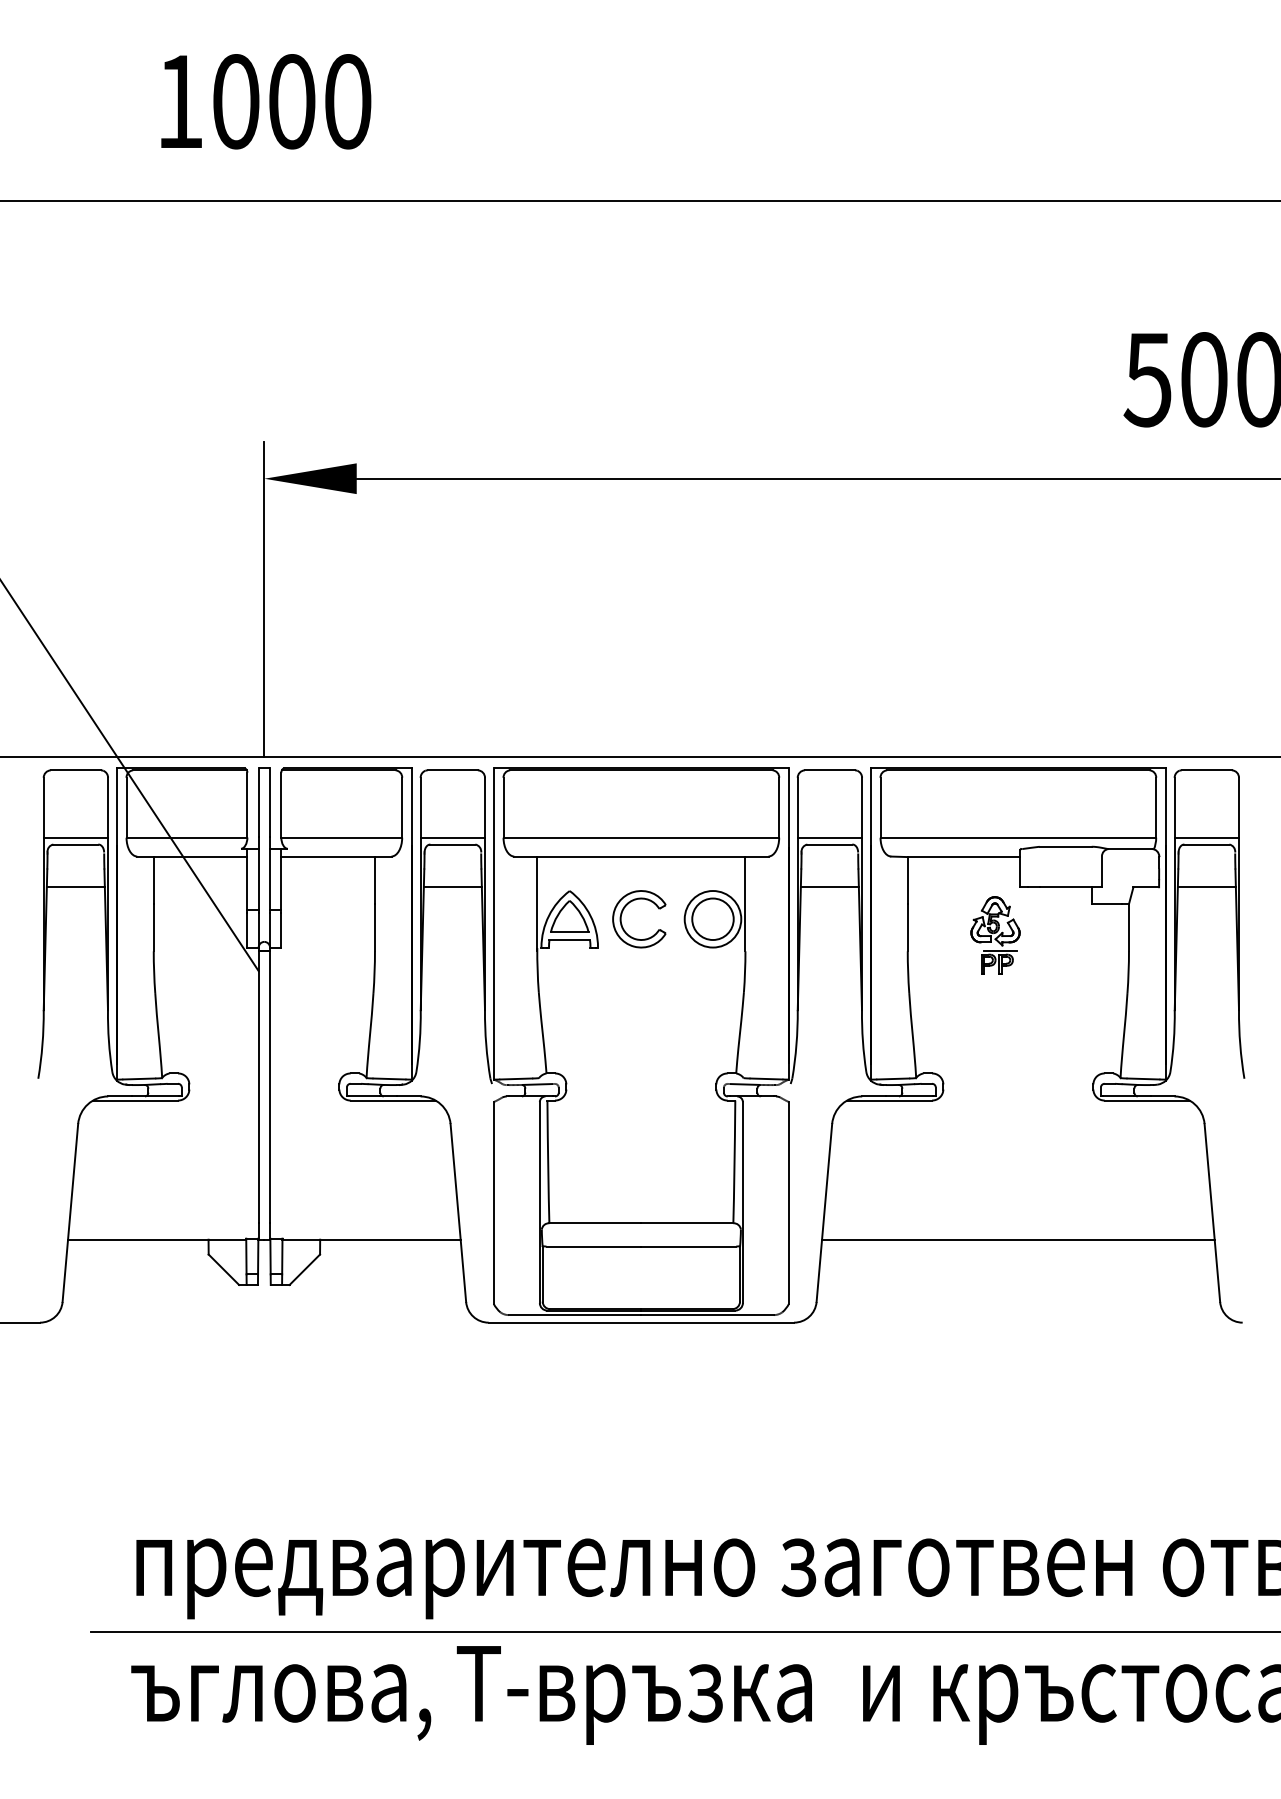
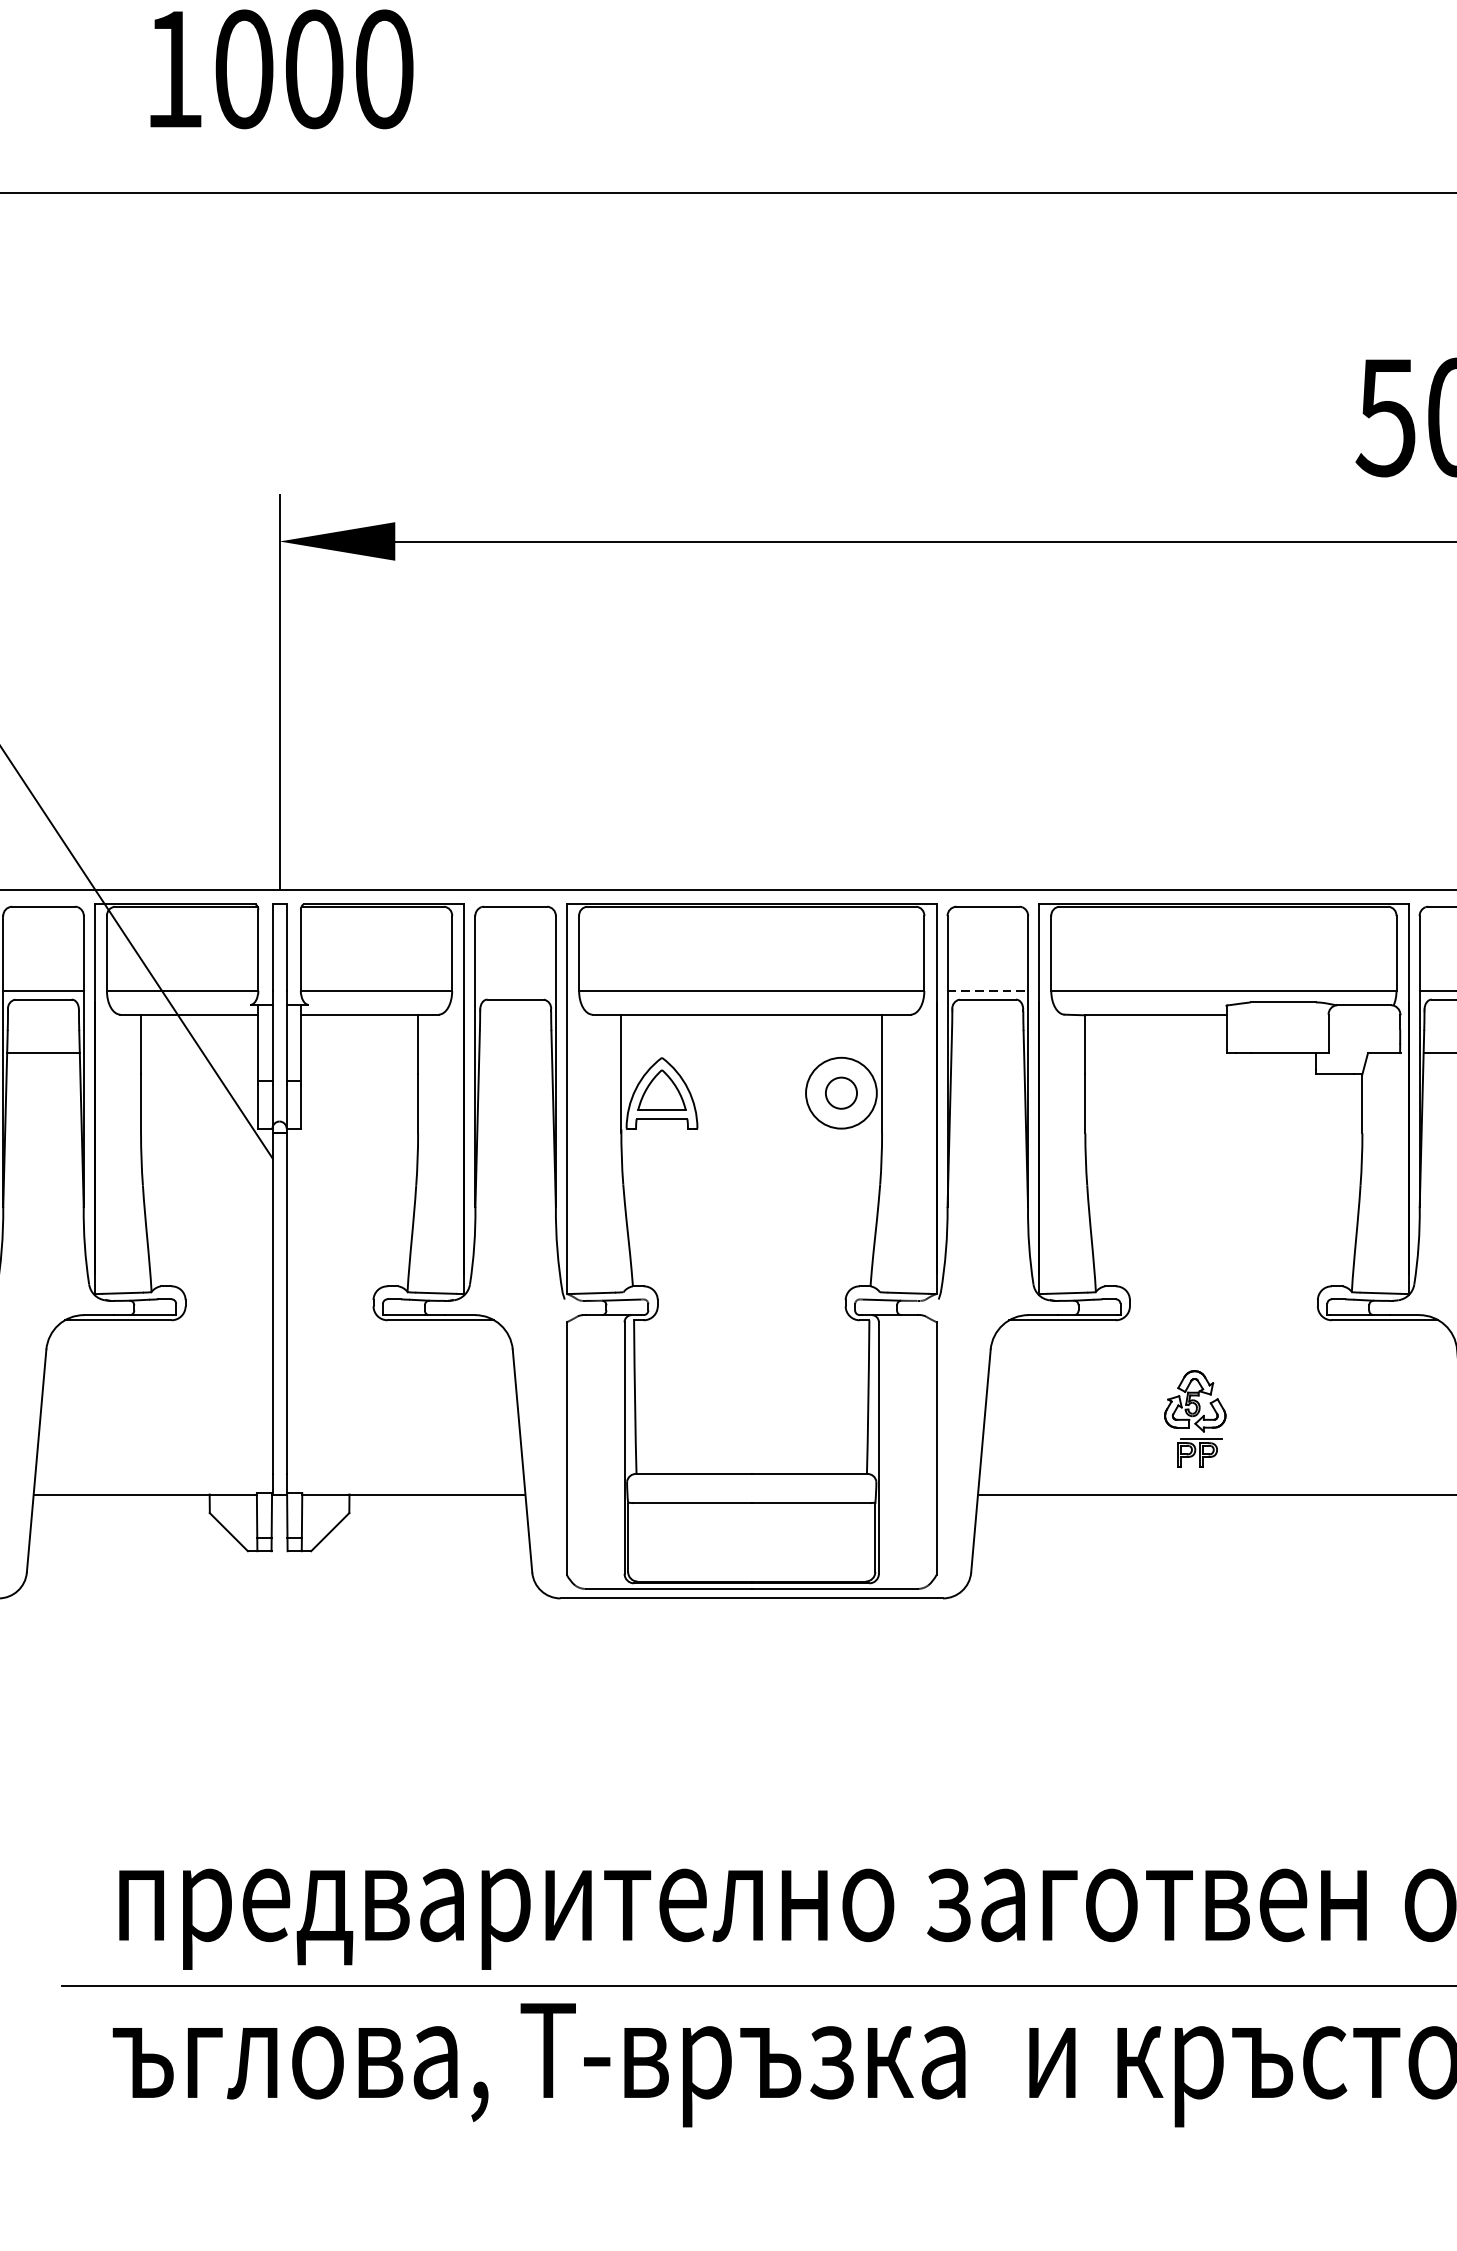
line: (452, 837) -> (515, 990), removed
line: (830, 837) -> (988, 990), solid -> dashed
line: (452, 887) -> (515, 1053), removed
line: (829, 887) -> (987, 1053), removed
part: (622, 914) -> (728, 1087), removed
circle: (712, 919) -> (840, 1093), size x0.6
part: (995, 935) -> (1195, 1419), moved

